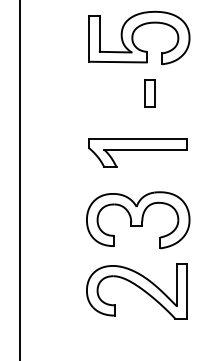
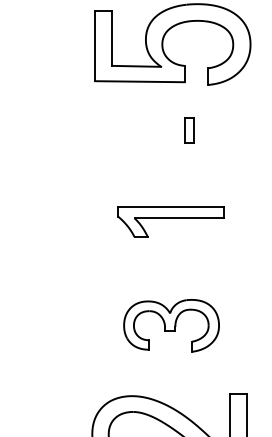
part: (149, 93) -> (188, 130), size x0.6
part: (137, 152) -> (170, 221), size x0.7
part: (138, 220) -> (171, 326), size x0.6

